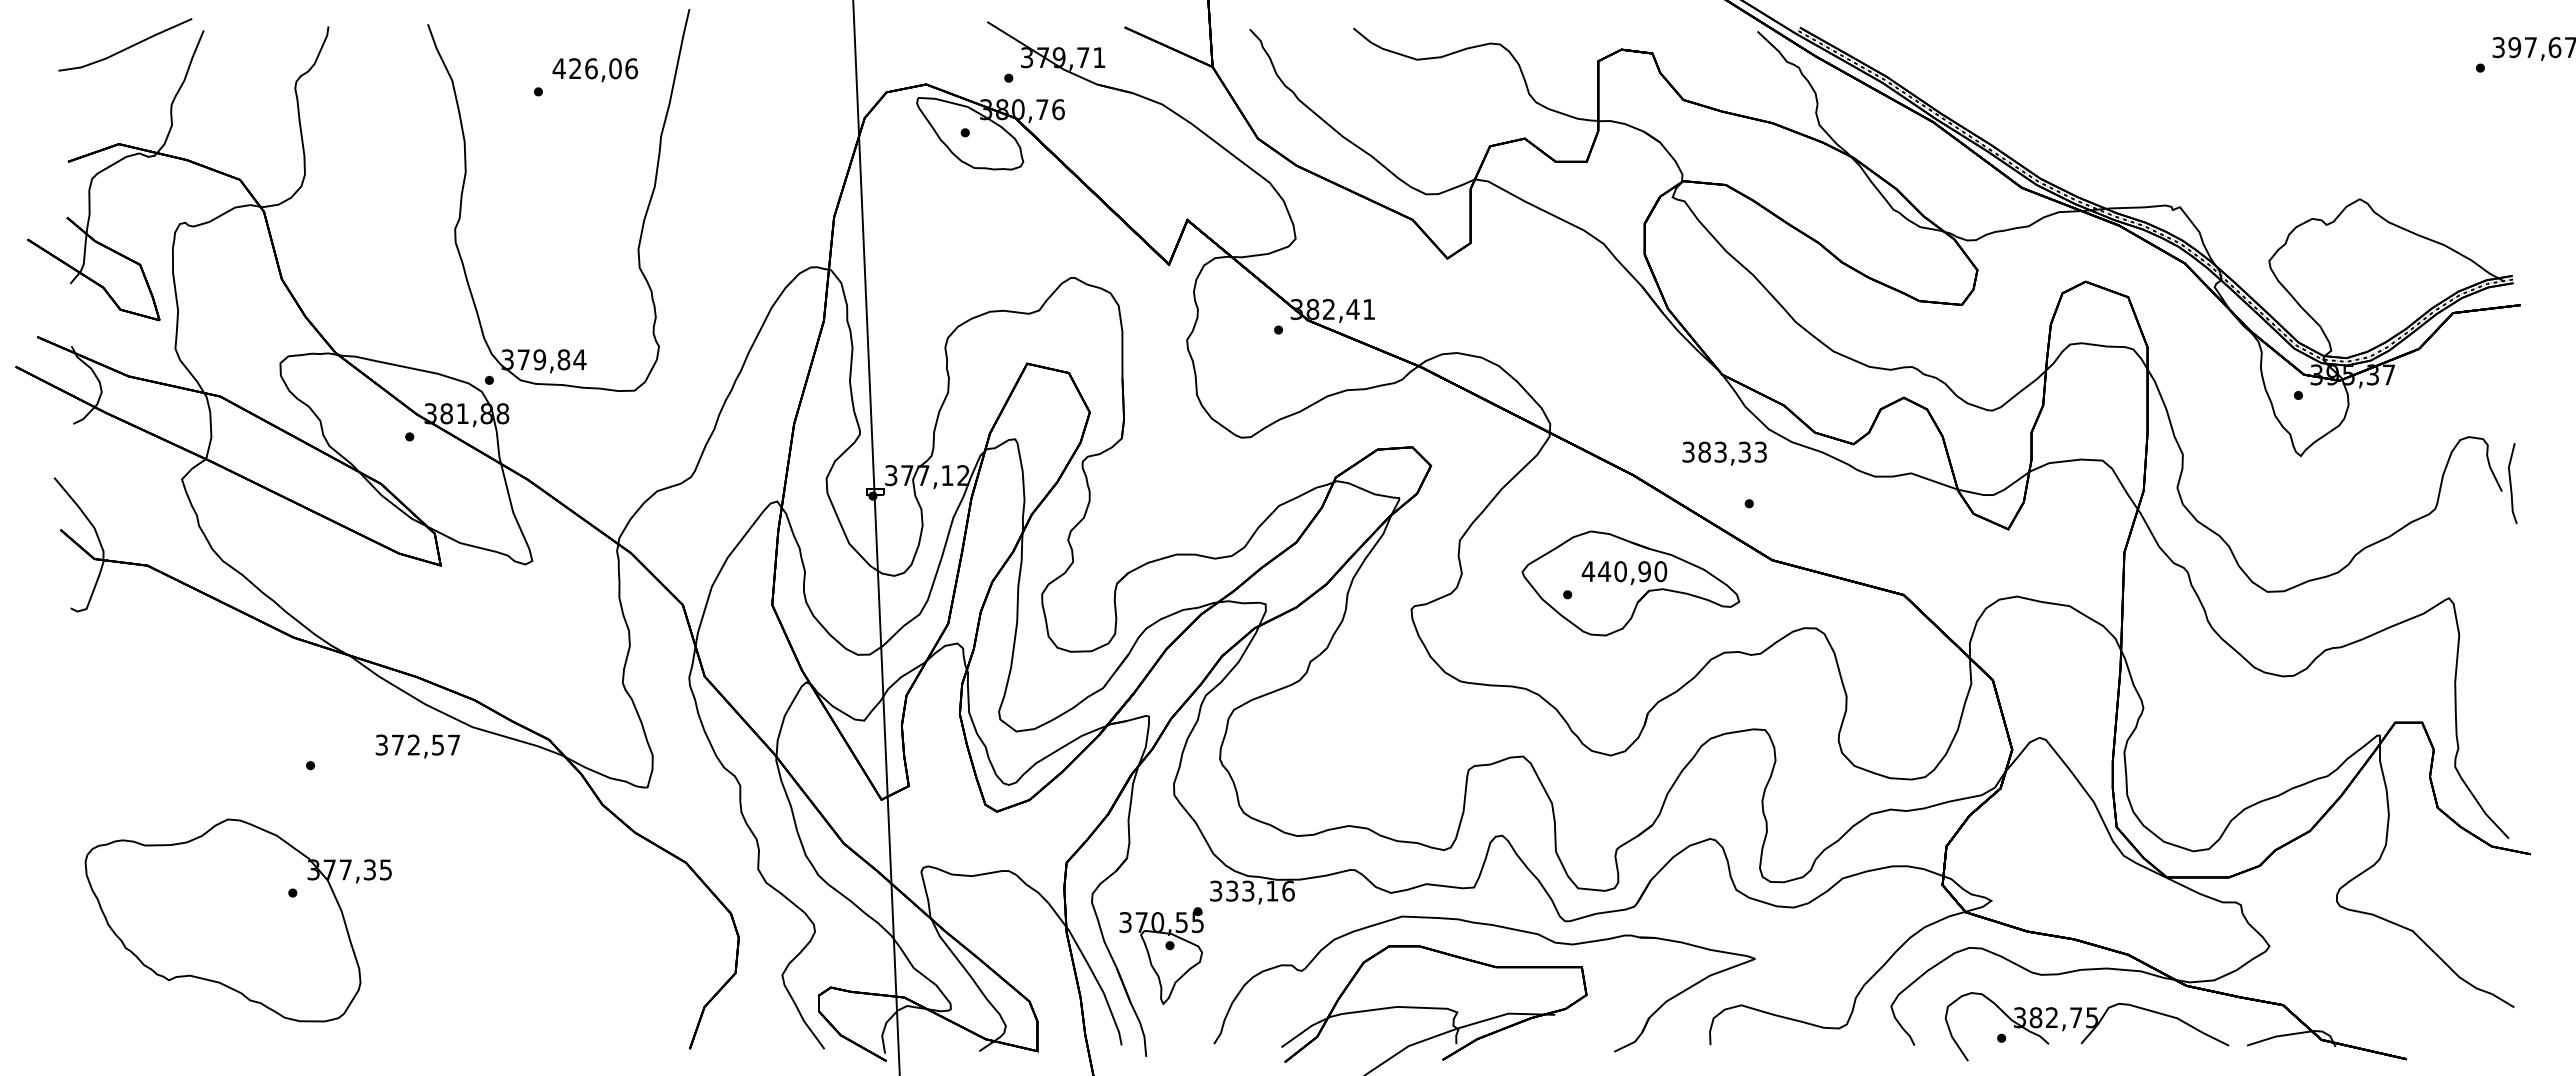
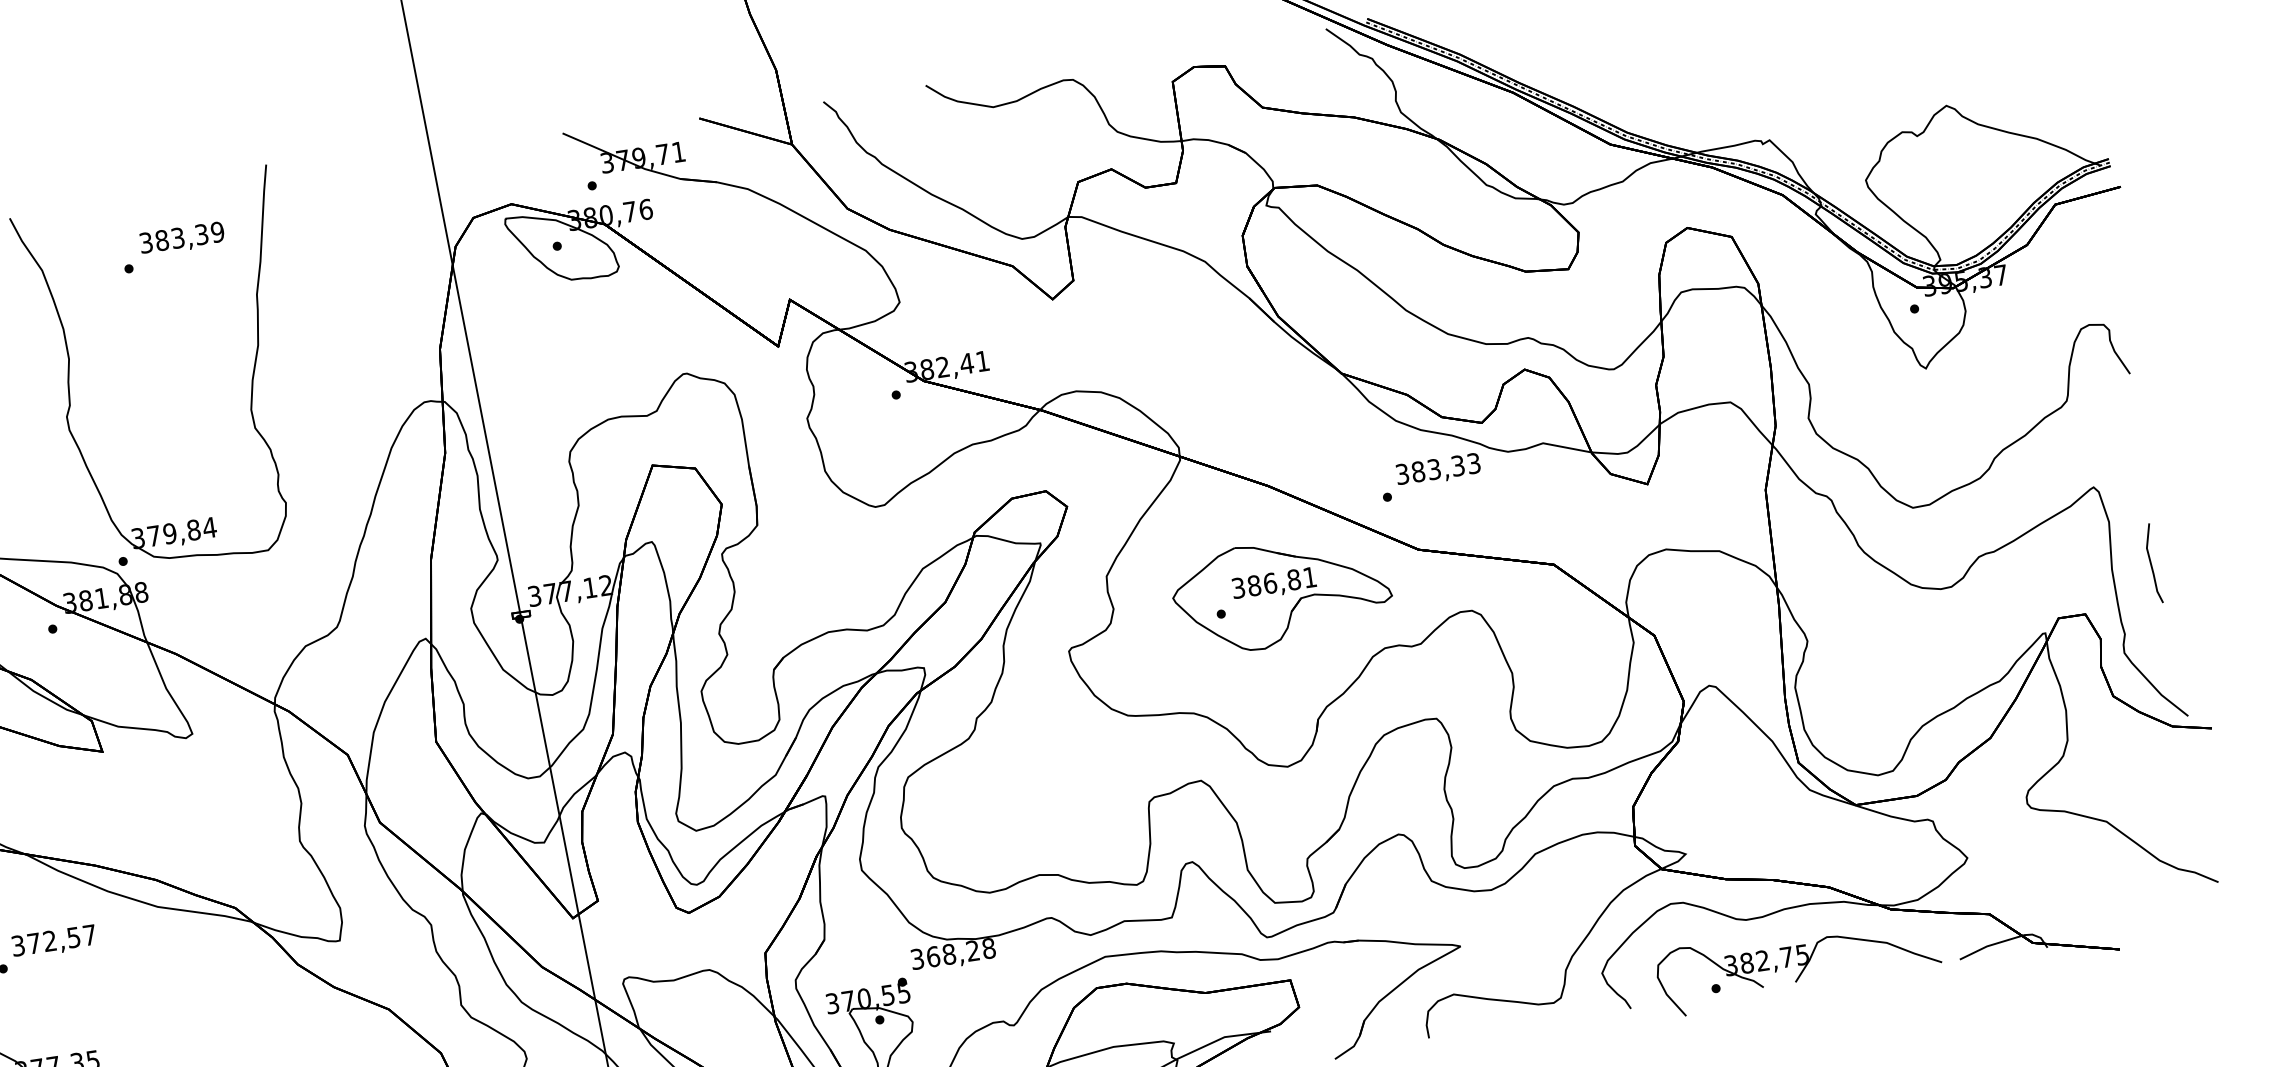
text: (594, 68) -> (181, 237), 426,06 -> 383,39
text: (1724, 453) -> (1438, 470), moved
line: (2511, 483) -> (2151, 563), moved
text: (1624, 571) -> (1274, 582), 440,90 -> 386,81
text: (417, 746) -> (53, 942), moved
text: (1260, 890) -> (961, 951), 333,16 -> 368,28

